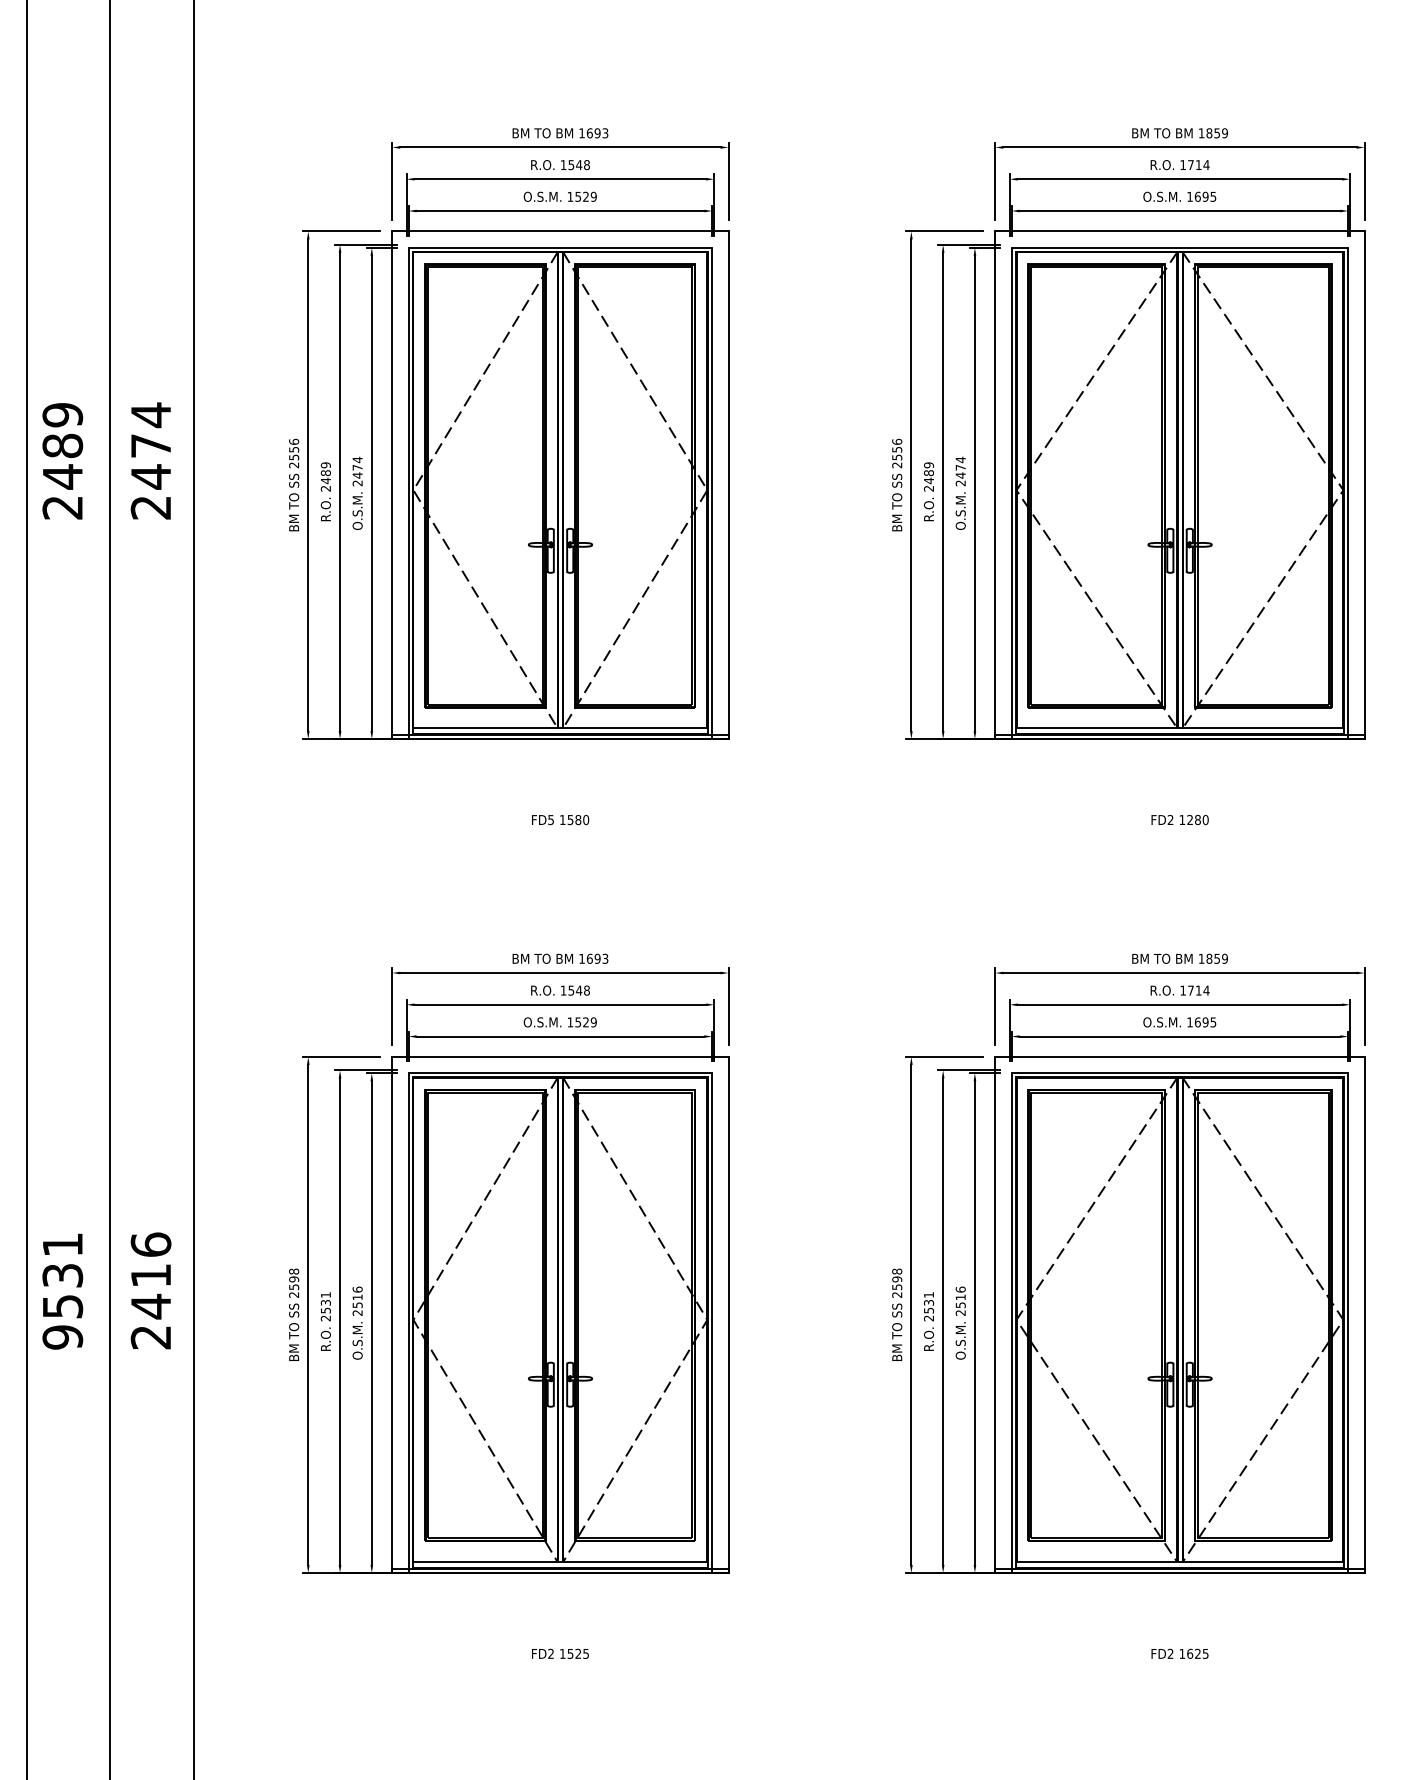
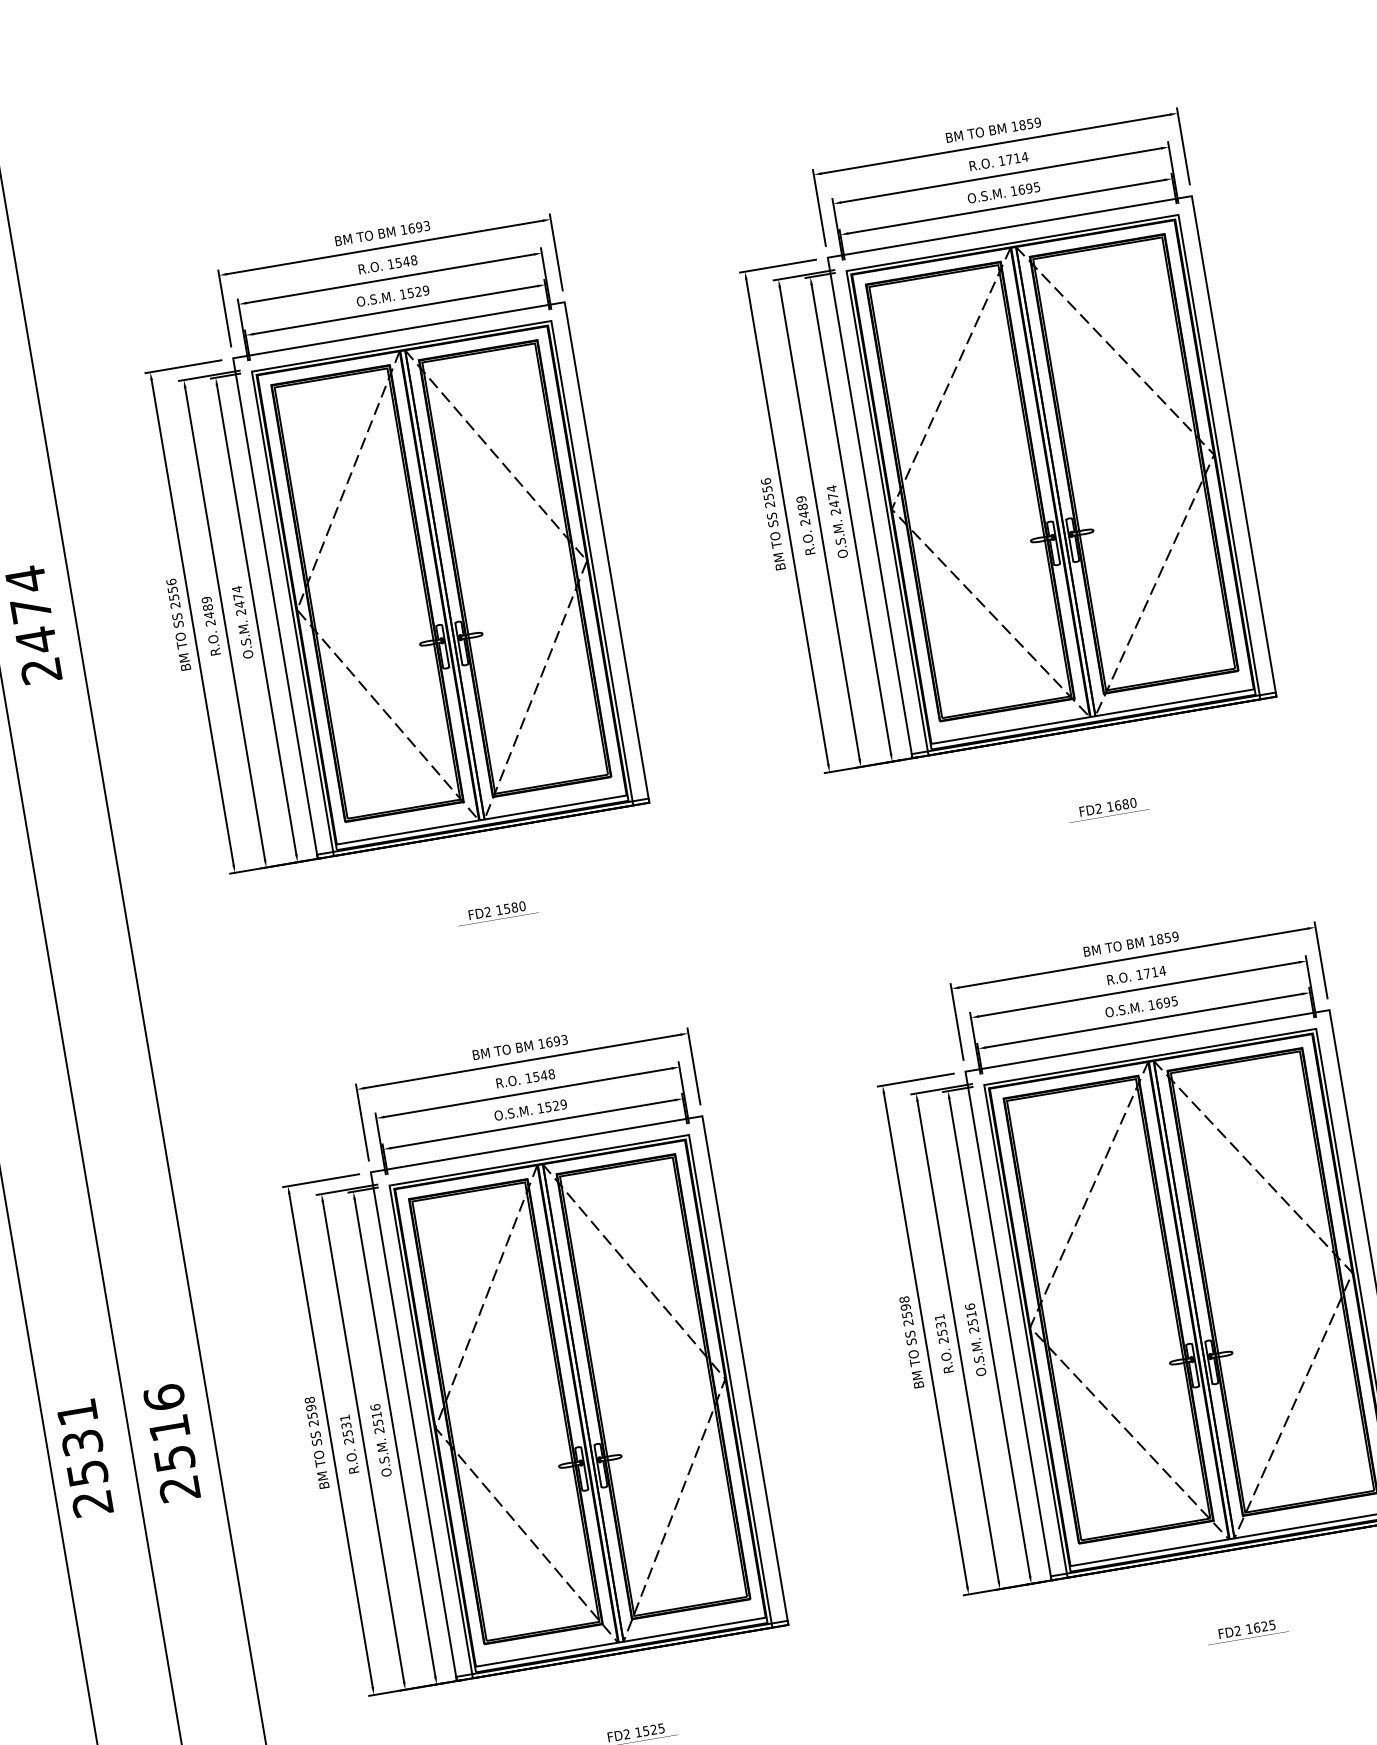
text: (550, 820) -> (487, 912), FD5 -> FD2
text: (1190, 820) -> (1118, 805), 1280 -> 1680
text: (151, 1306) -> (175, 1458), 2416 -> 2516
text: (62, 1337) -> (92, 1503), 9531 -> 2531

